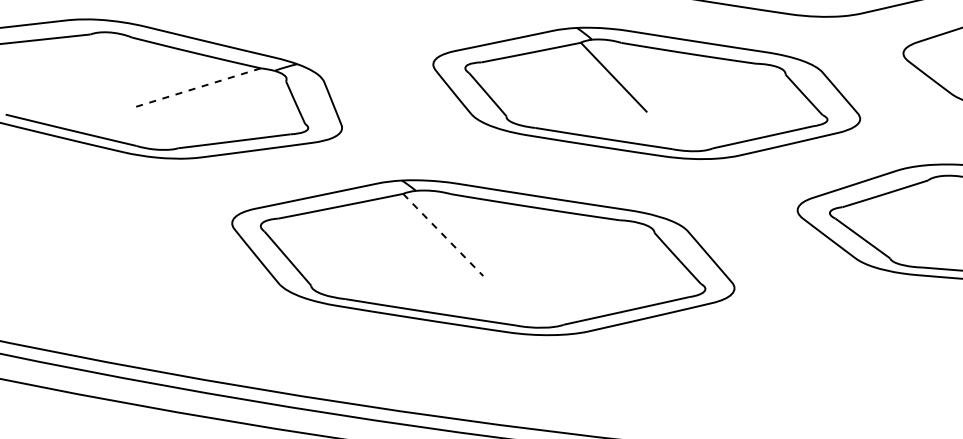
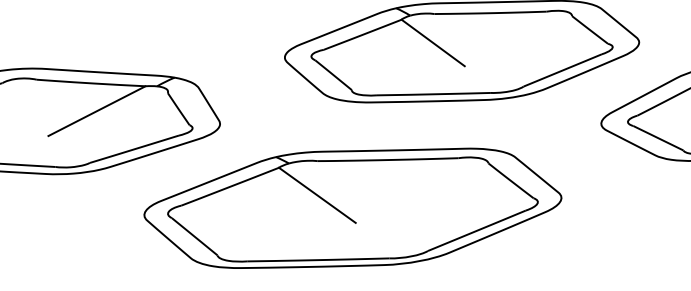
line: (197, 88) -> (97, 111), dashed -> solid
line: (443, 235) -> (317, 195), dashed -> solid

